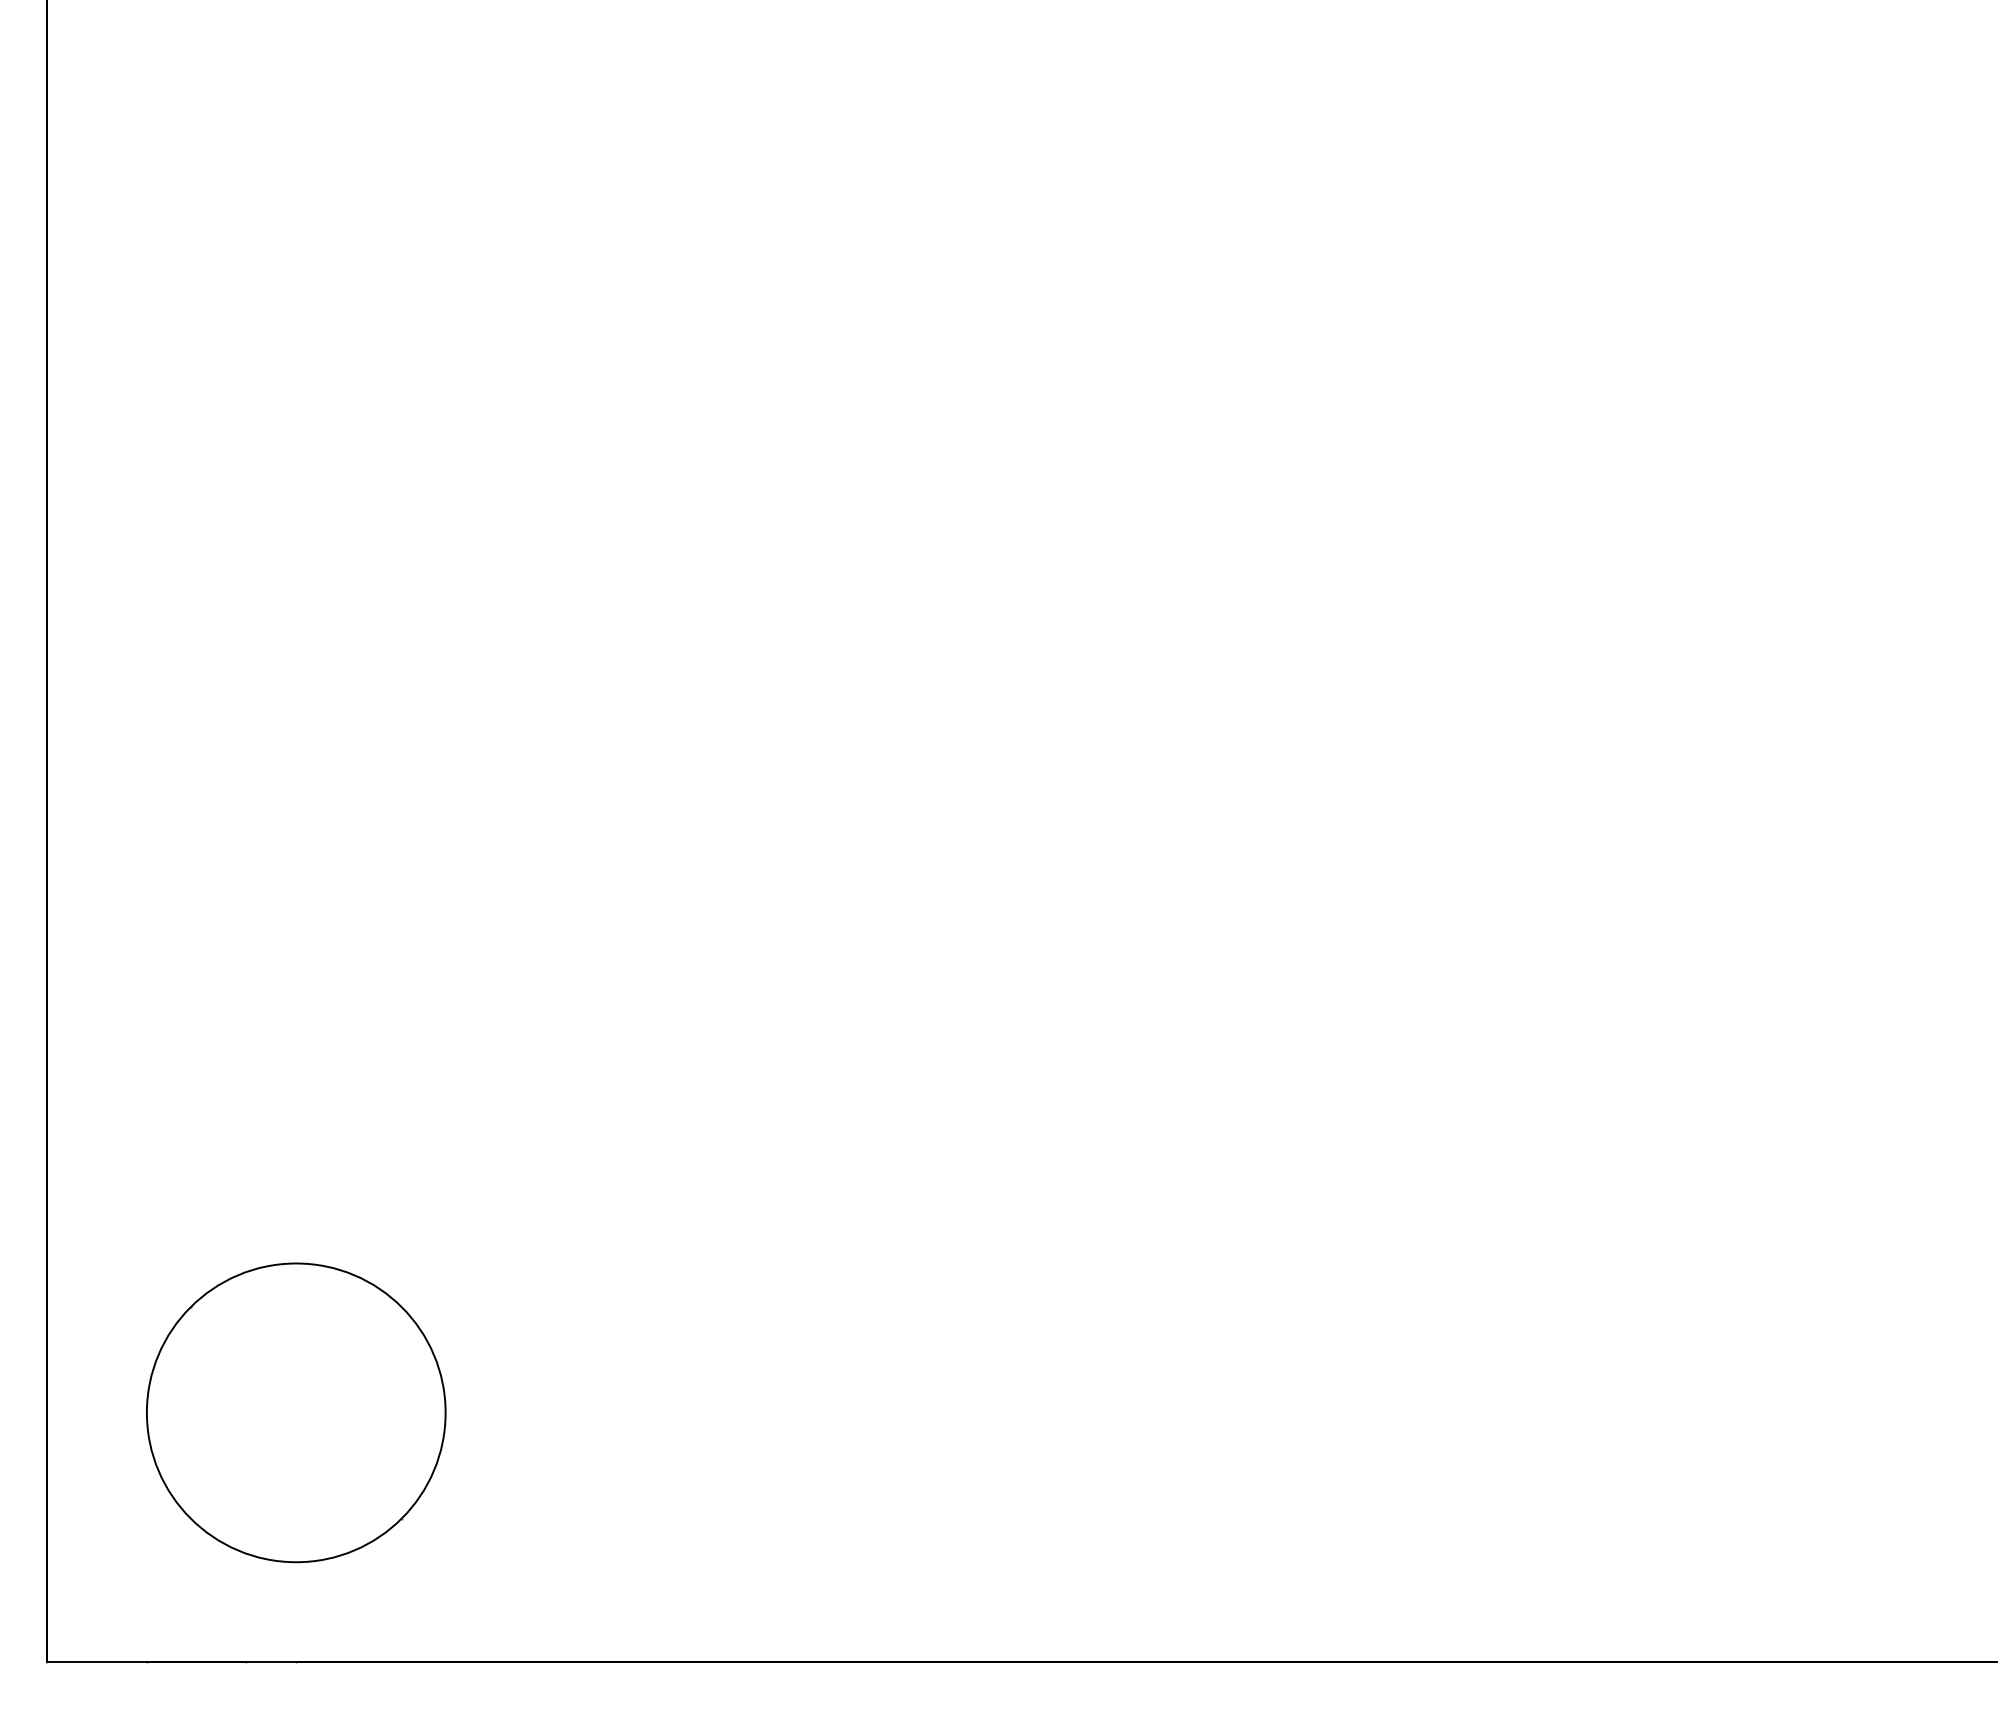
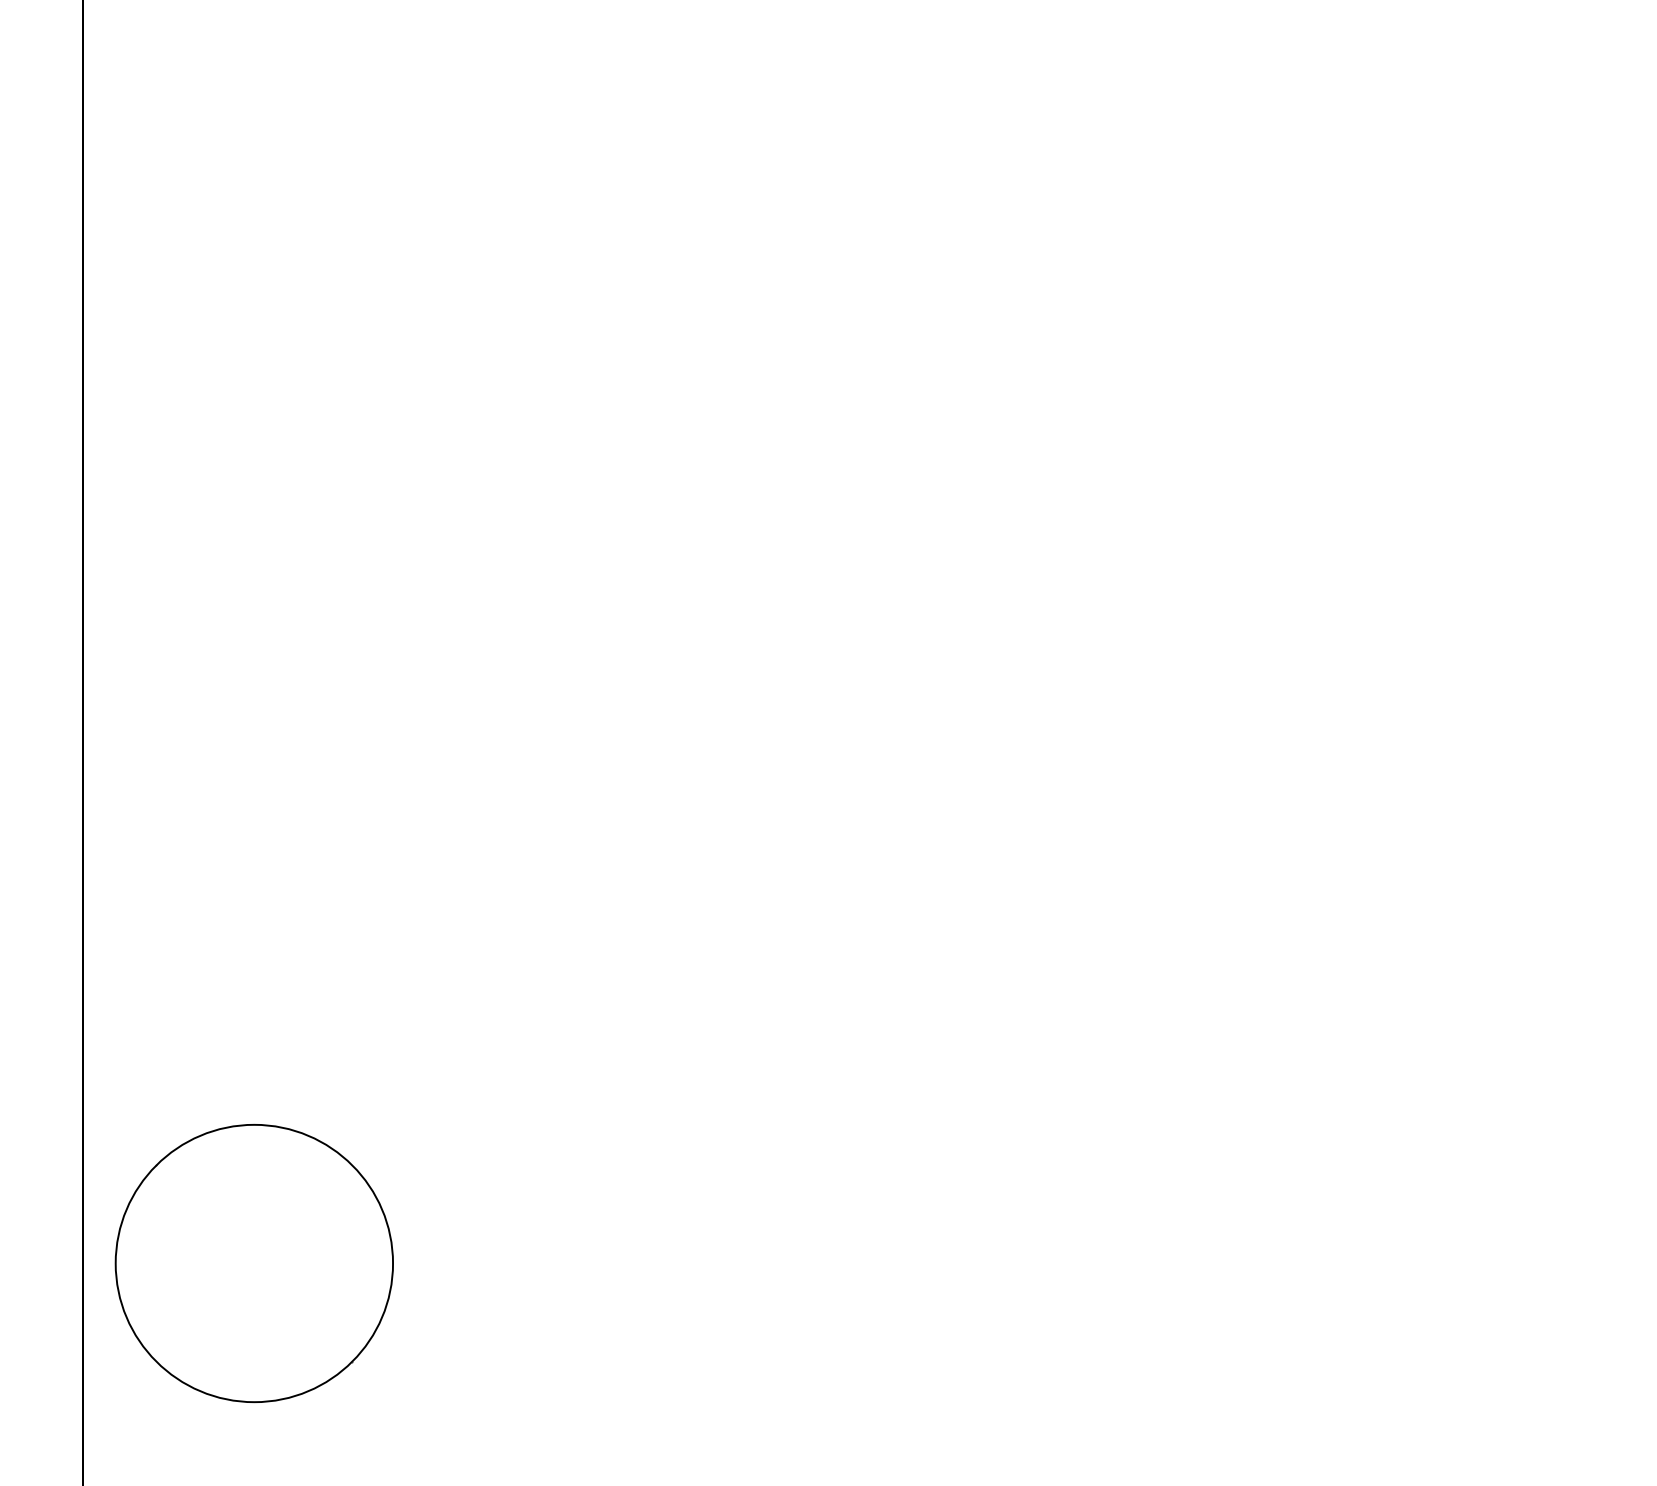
part: (296, 1412) -> (254, 1263), moved

